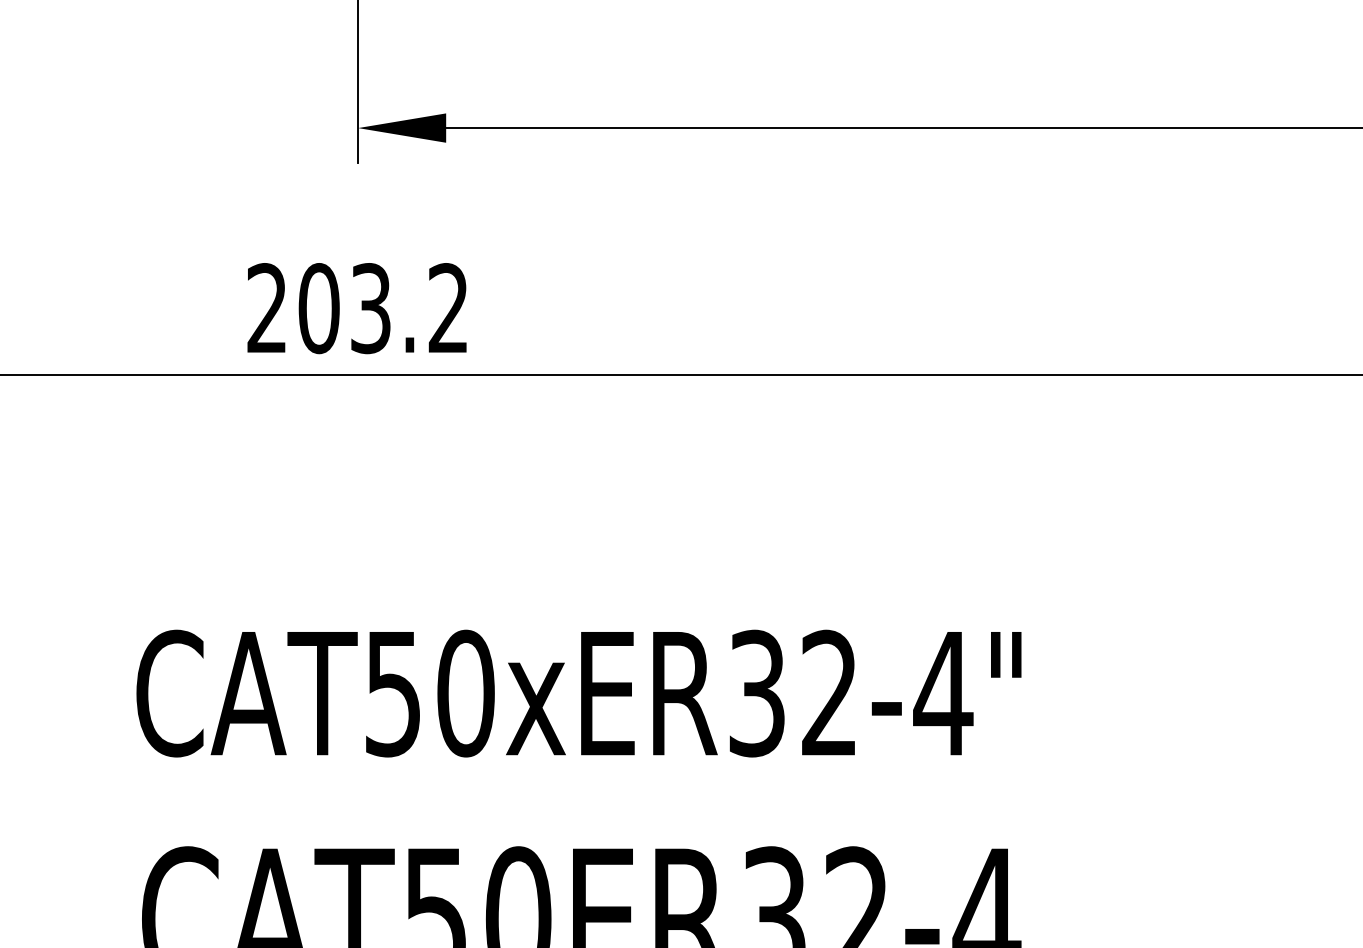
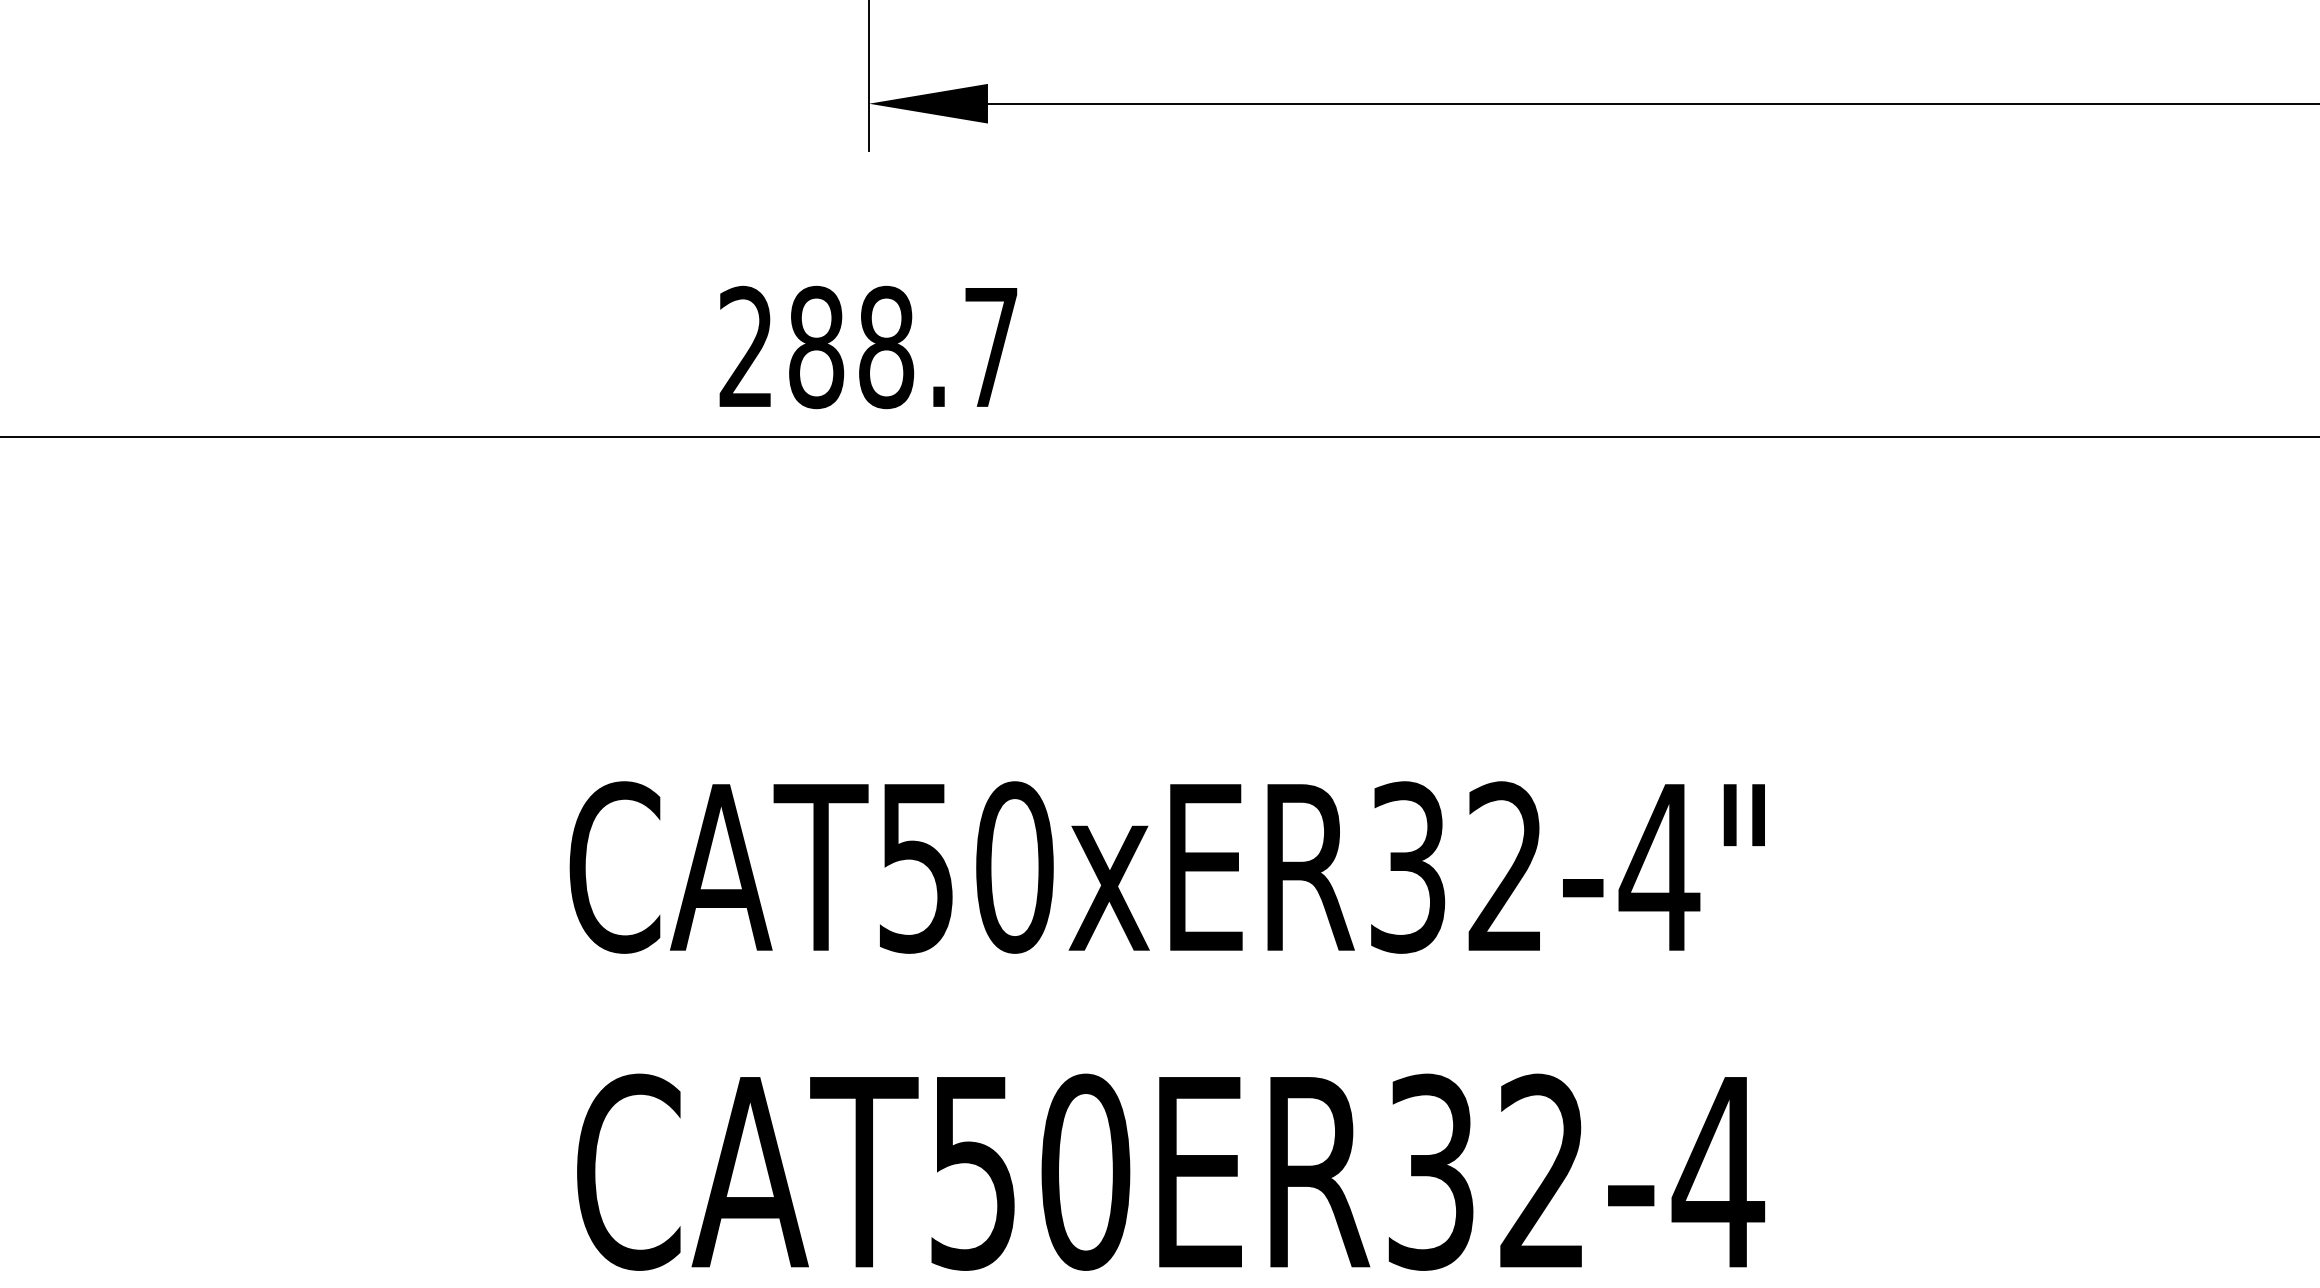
text: (383, 308) -> (903, 347), 203.2 -> 288.7

